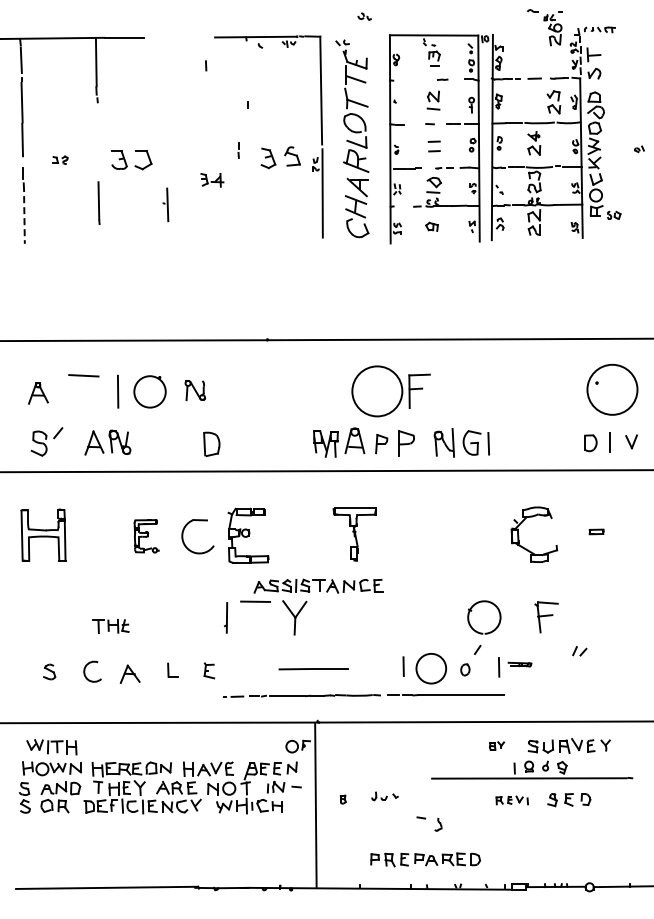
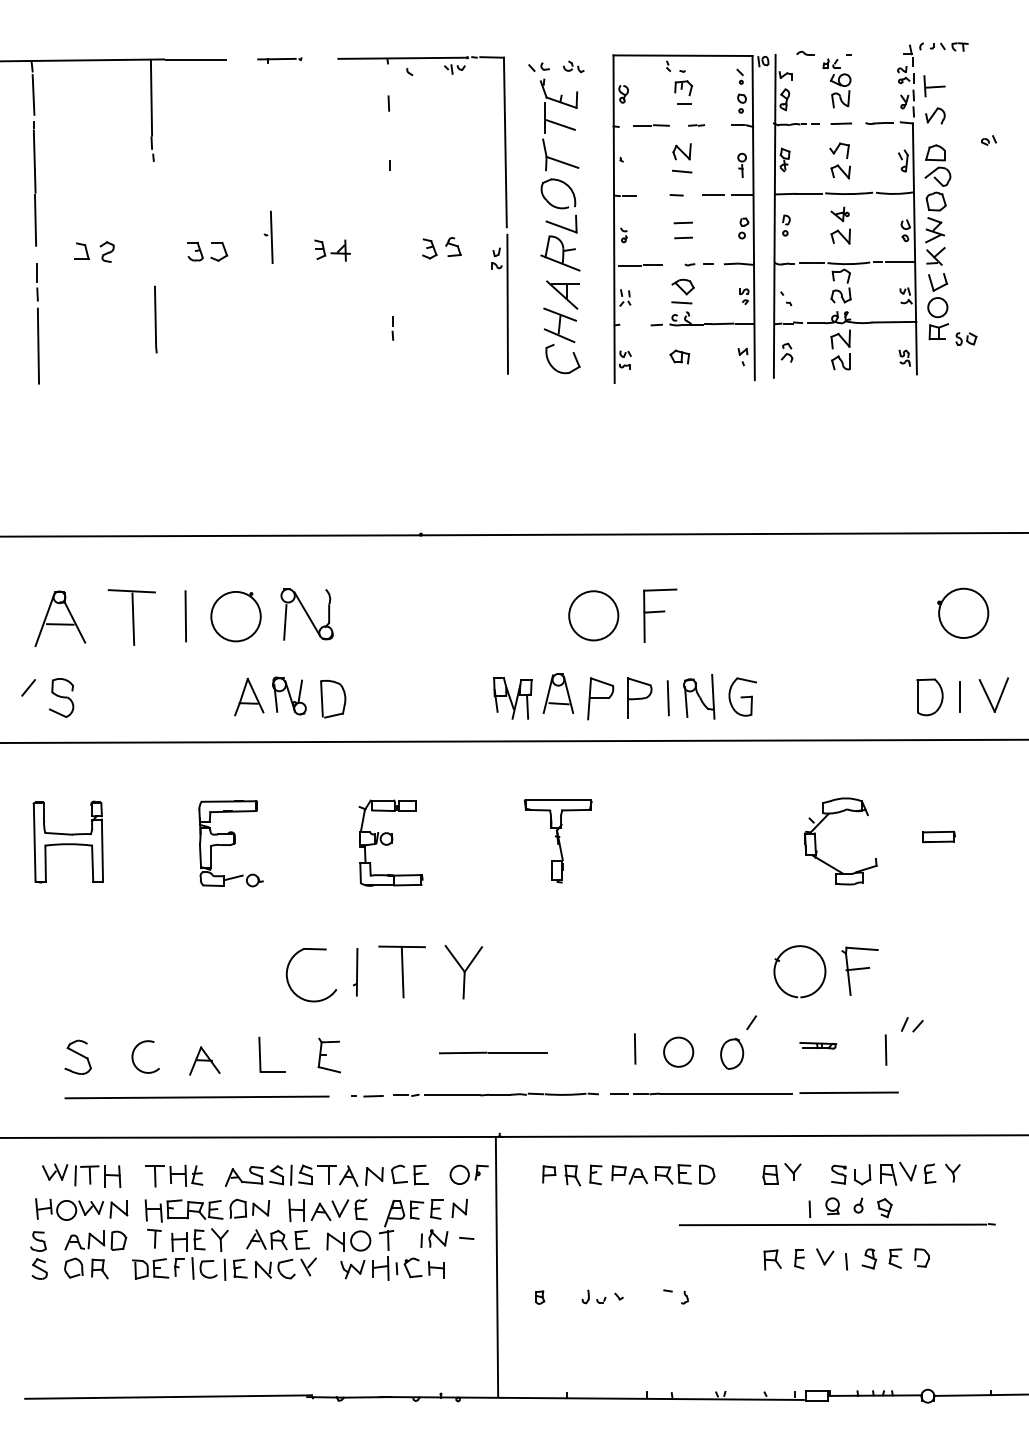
part: (364, 16) -> (573, 66), moved
part: (544, 27) -> (823, 79), moved
line: (177, 38) -> (279, 60), added
line: (206, 65) -> (389, 103), moved
line: (413, 79) -> (650, 125), added
part: (553, 102) -> (839, 161), moved
line: (238, 149) -> (392, 326), moved
part: (639, 149) -> (988, 140), moved
part: (280, 157) -> (441, 247), size x0.62
part: (132, 159) -> (208, 250), size x0.62
part: (60, 160) -> (95, 252), size x1.67
part: (212, 180) -> (332, 250), moved
part: (165, 204) -> (268, 236), moved
line: (24, 220) -> (38, 346), dashed -> solid
circle: (612, 389) -> (963, 612), size x0.62
part: (195, 390) -> (307, 614), size x1.67
circle: (376, 391) -> (592, 615), size x0.62
part: (38, 393) -> (60, 619), size x1.67
line: (84, 393) -> (132, 619), added
line: (58, 433) -> (29, 688), moved
part: (631, 441) -> (993, 694), size x1.67
part: (107, 442) -> (269, 696), moved
part: (381, 443) -> (600, 697), size x1.43
line: (488, 443) -> (667, 697), moved
part: (590, 443) -> (929, 697), size x1.43
part: (596, 531) -> (938, 836), size x1.43
part: (146, 536) -> (230, 844), size x1.67
part: (184, 541) -> (290, 982), moved
part: (318, 585) -> (326, 1174), moved
line: (255, 617) -> (401, 971), added
part: (484, 617) -> (800, 971), moved
part: (110, 626) -> (173, 1176), moved
line: (499, 667) -> (886, 1050), moved
circle: (431, 668) -> (678, 1051), size x0.62
part: (172, 669) -> (271, 1053), size x1.67
part: (465, 669) -> (732, 1053), size x1.67
part: (209, 670) -> (329, 1055), size x1.43
part: (49, 671) -> (77, 1056), size x1.43
line: (539, 694) -> (848, 1092), added
line: (124, 696) -> (195, 1095), added
part: (496, 745) -> (781, 1173), size x1.67
part: (384, 796) -> (601, 1297), moved
part: (342, 799) -> (538, 1297), moved
part: (512, 800) -> (806, 1259), size x1.67
part: (429, 824) -> (675, 1297), size x0.62
part: (425, 859) -> (628, 1174), moved

